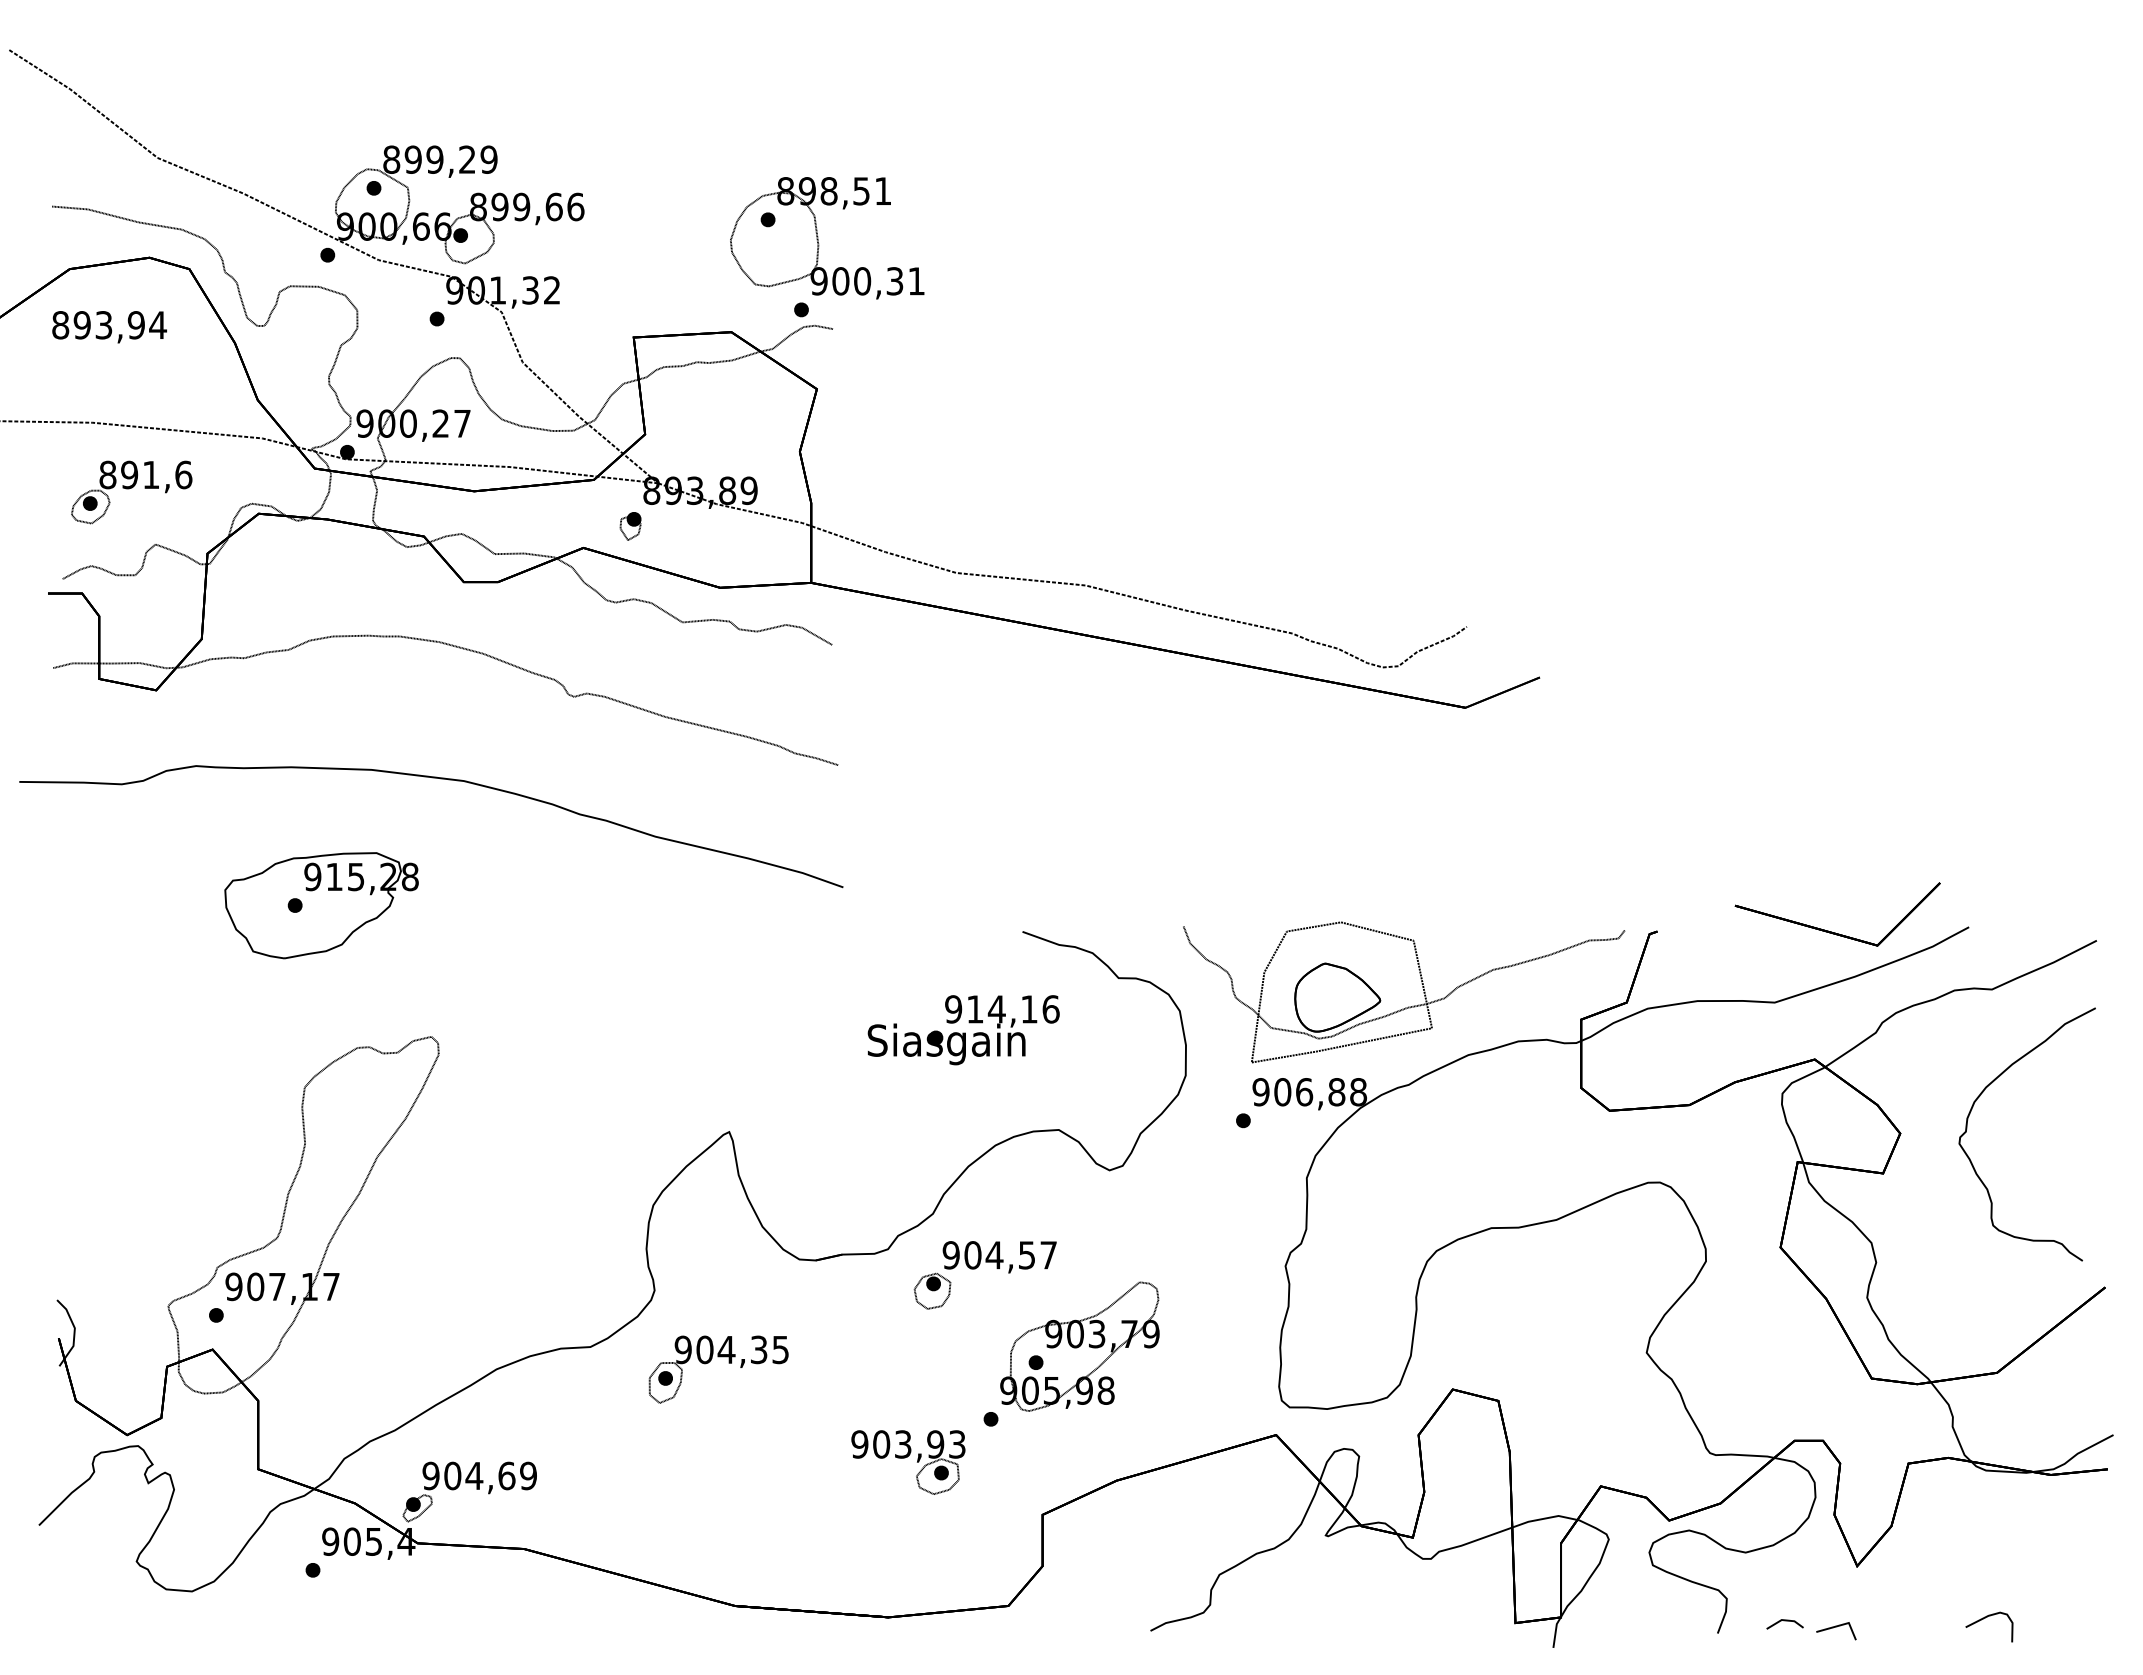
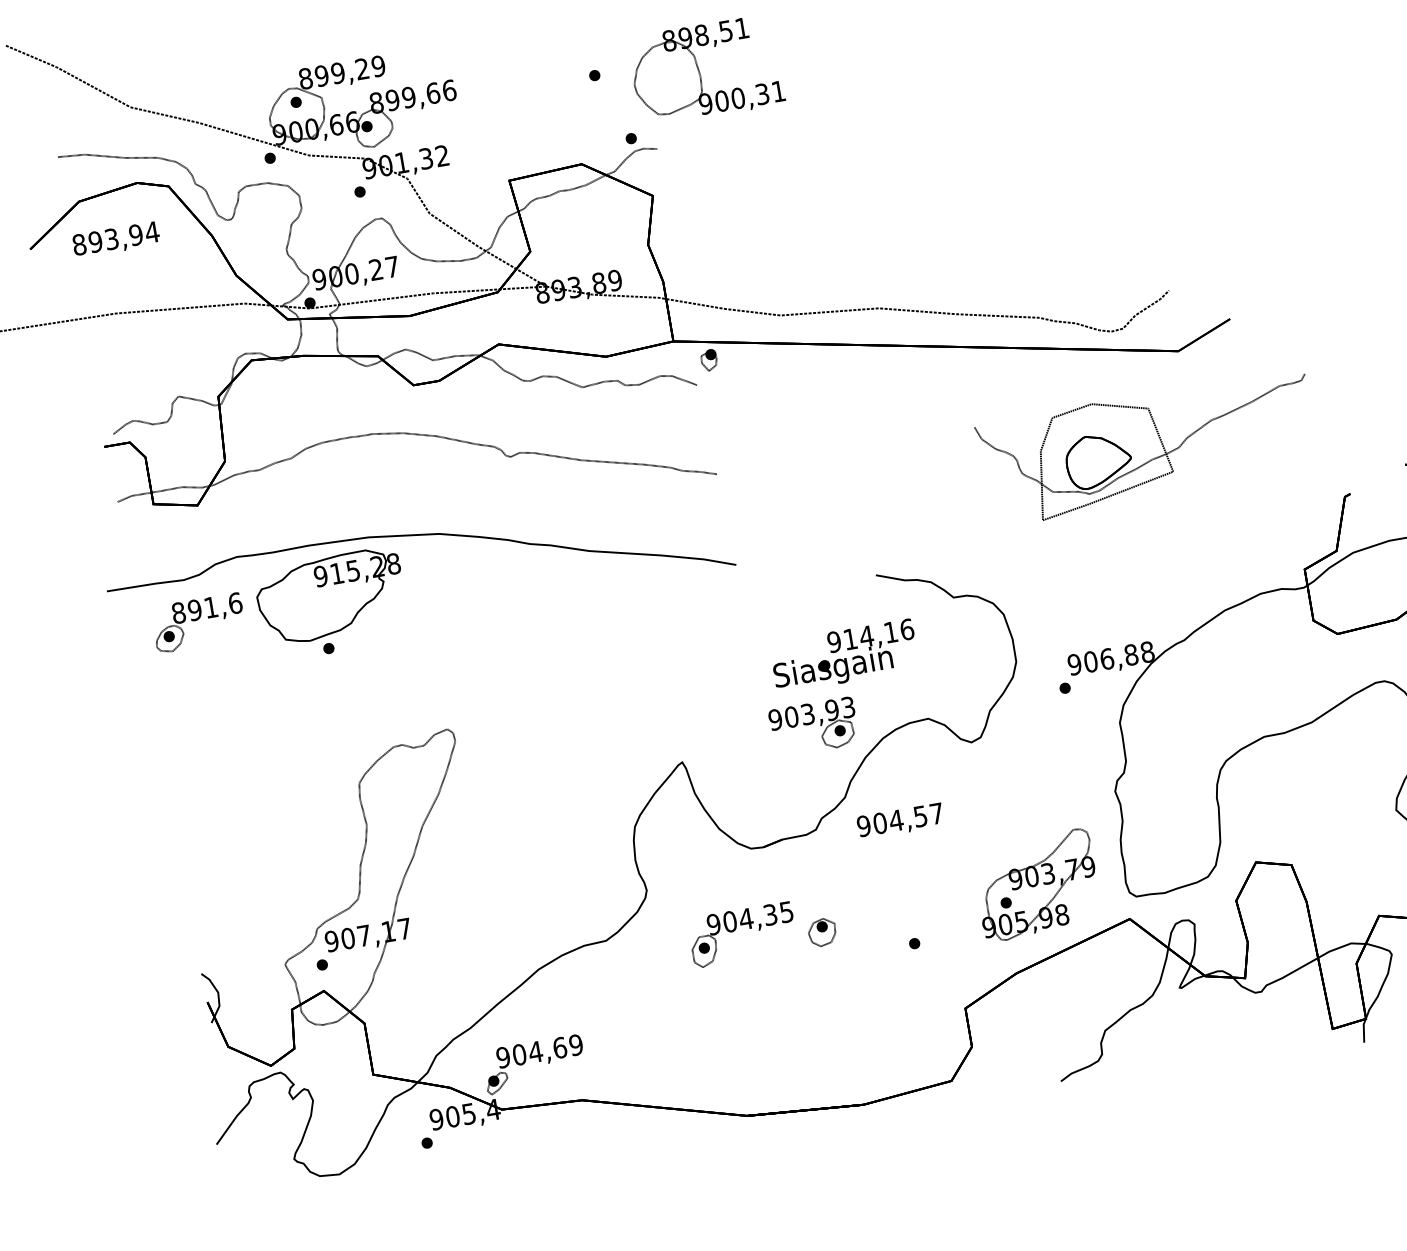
part: (818, 238) -> (699, 71), moved
part: (131, 492) -> (198, 623), moved
part: (630, 526) -> (709, 360), moved
part: (321, 905) -> (331, 596), moved
part: (1408, 1006) -> (1152, 458), moved
part: (932, 1290) -> (822, 931), moved
part: (1079, 1346) -> (1036, 885), moved
part: (710, 1361) -> (735, 929), moved
part: (908, 1462) -> (814, 727), moved

